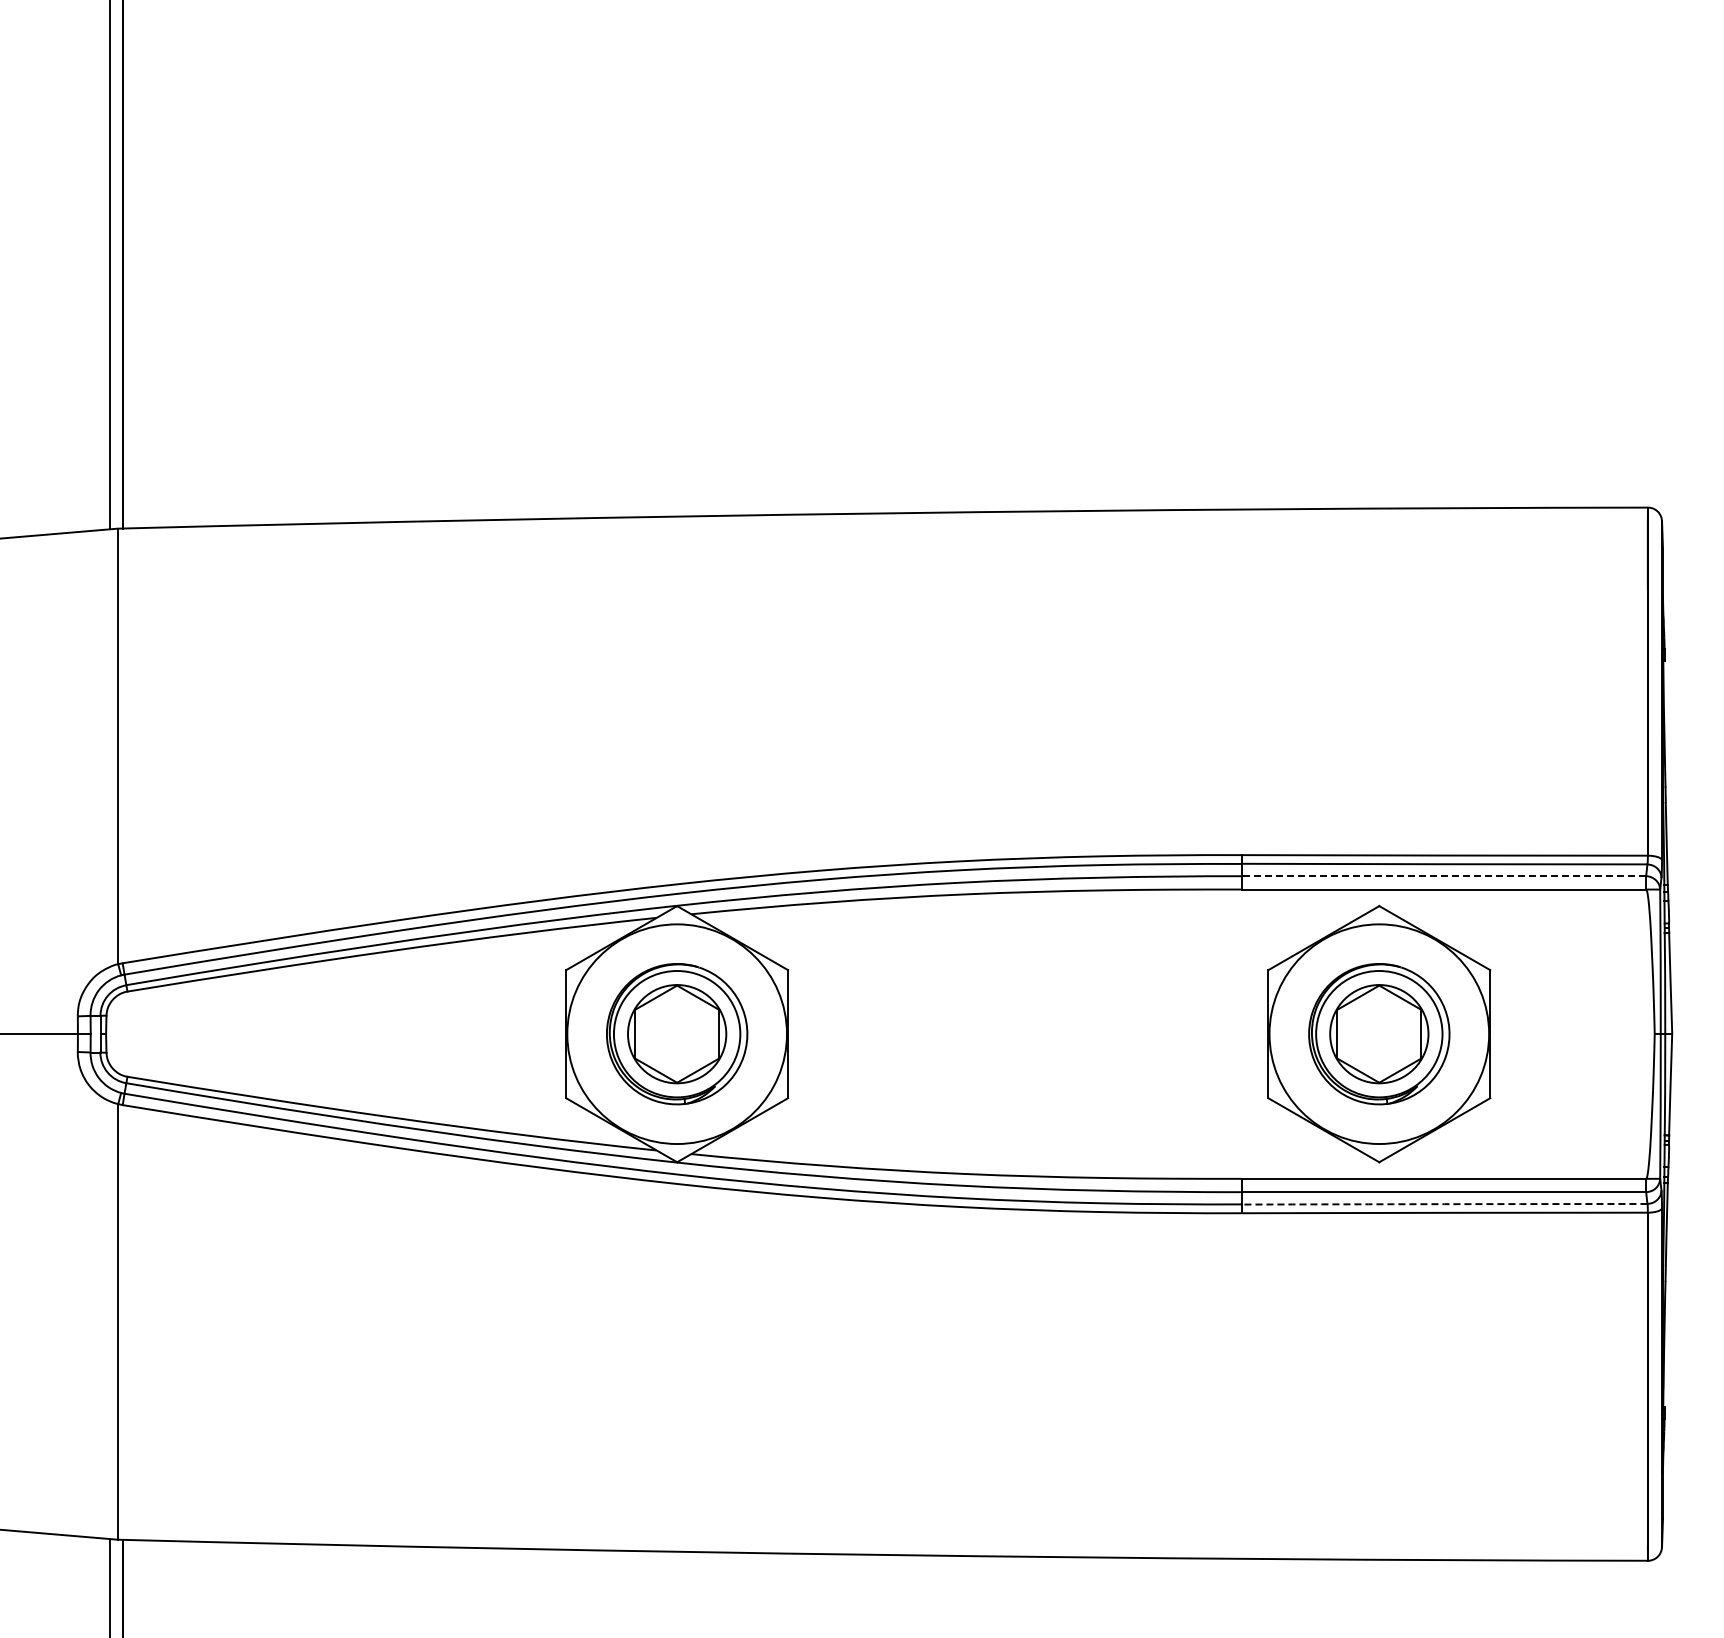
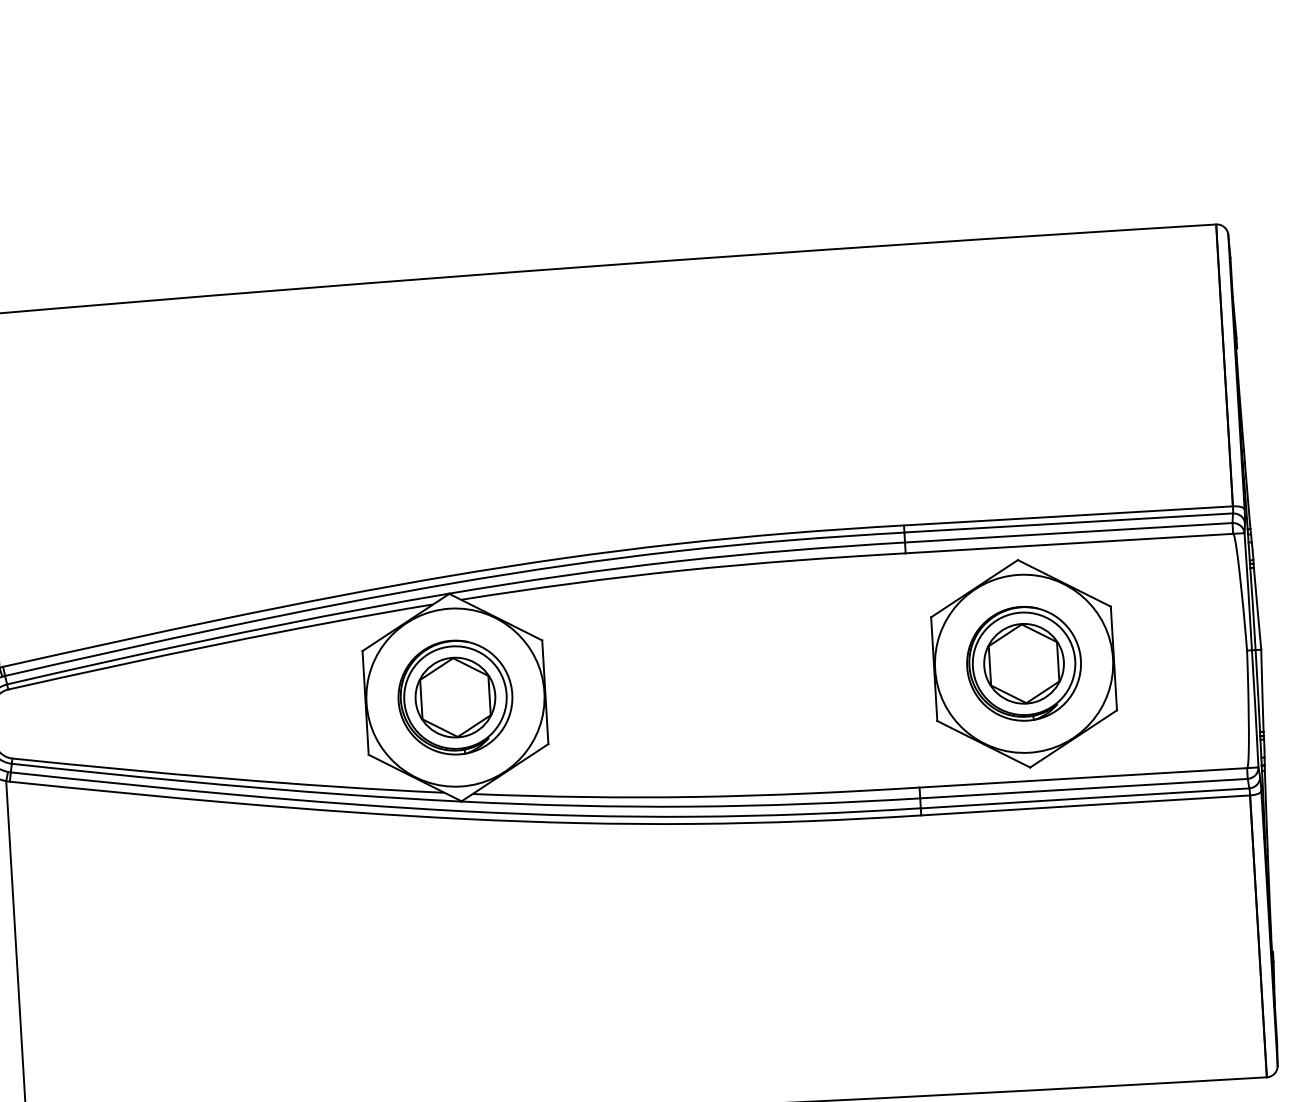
line: (1443, 876) -> (1068, 533), dashed -> solid
arc: (1444, 1204) -> (1085, 798), dashed -> solid

